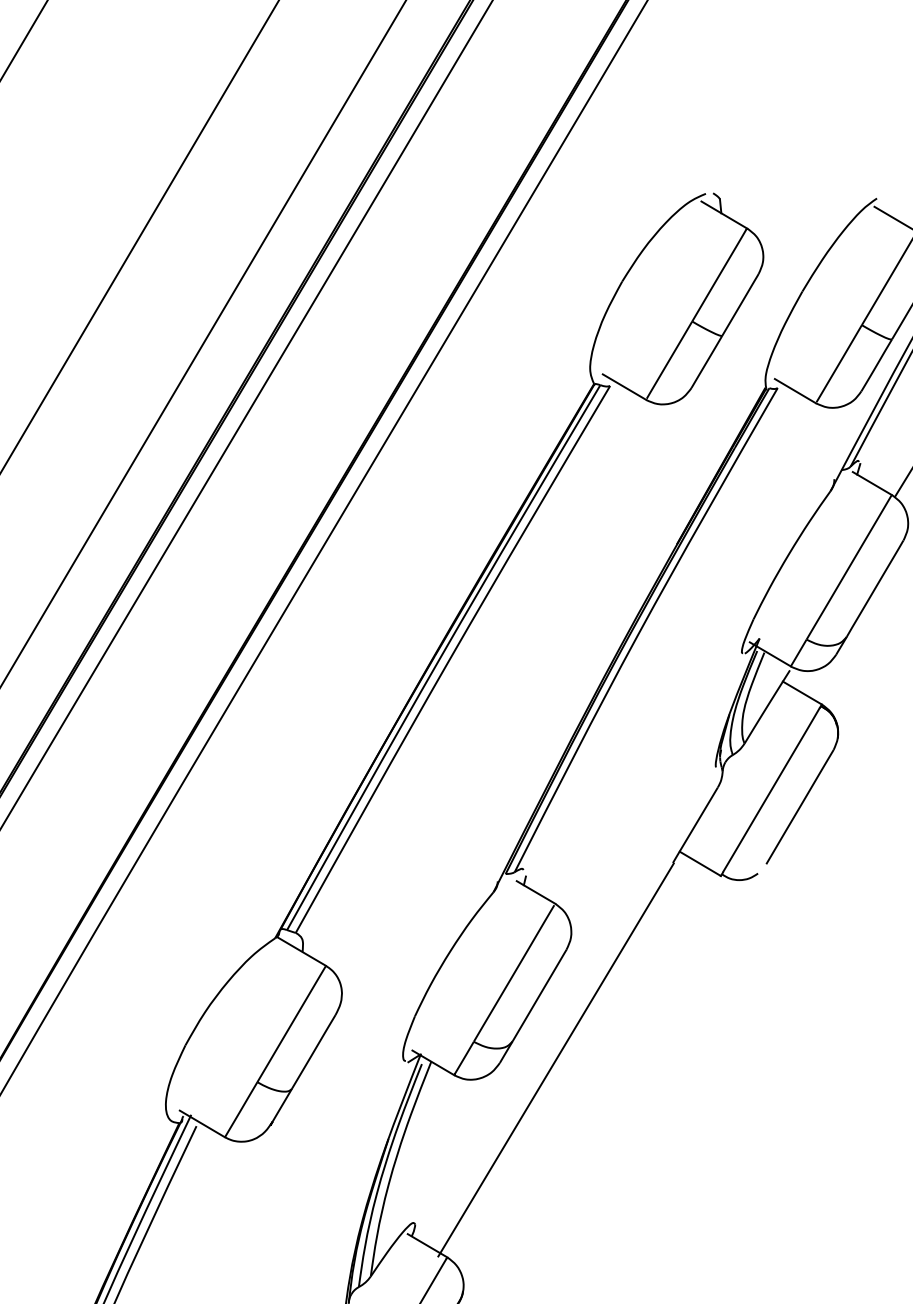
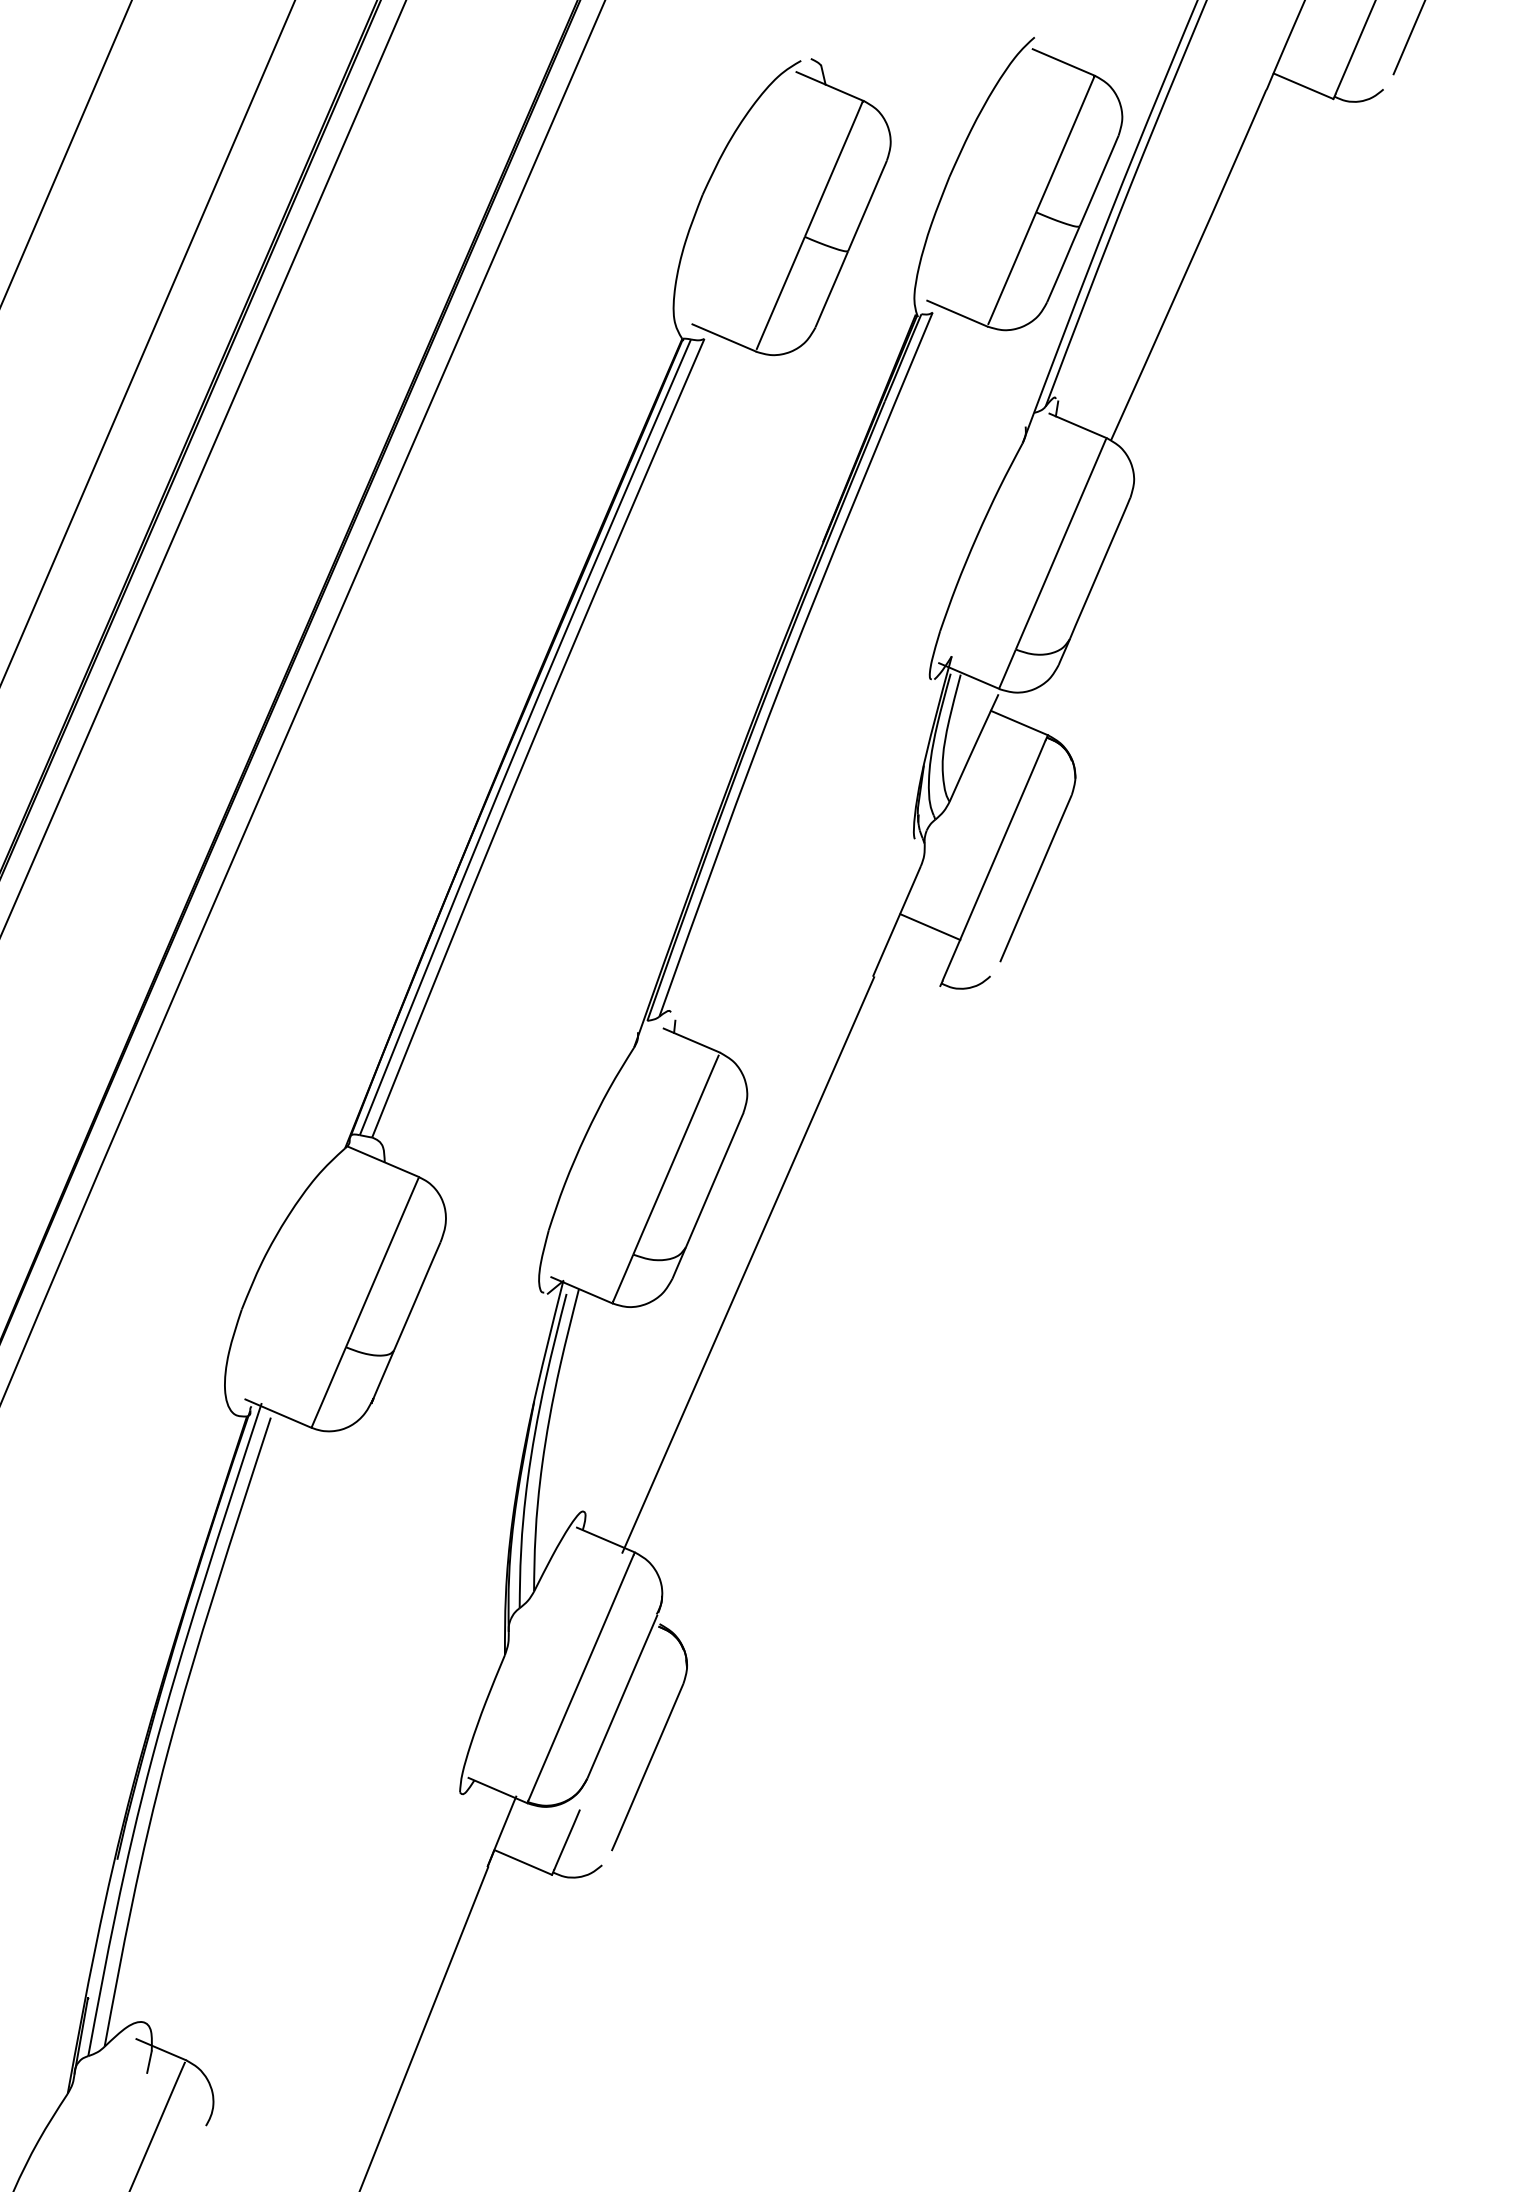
line: (700, 864) -> (930, 927), moved

